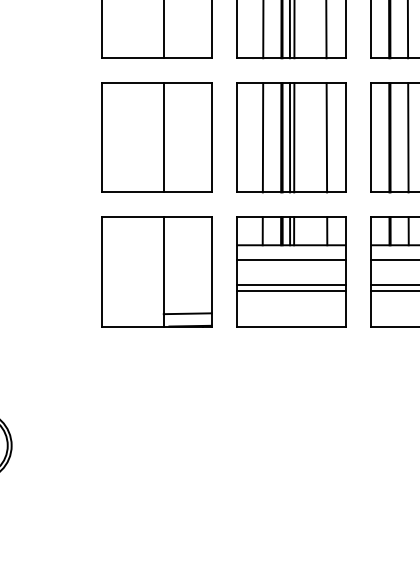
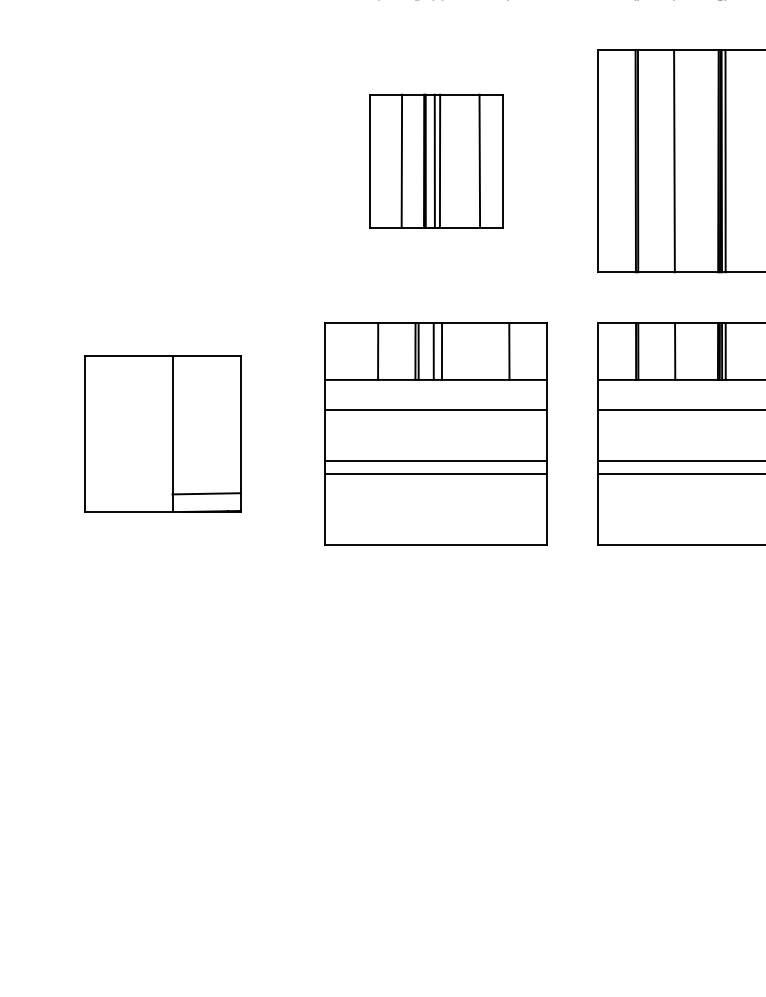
part: (156, 137) -> (161, 160), removed
part: (291, 137) -> (436, 160), size x0.6
part: (156, 271) -> (161, 433), size x0.7

